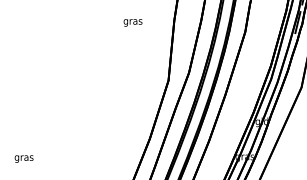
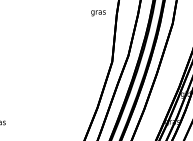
text: (132, 22) -> (98, 12), moved

